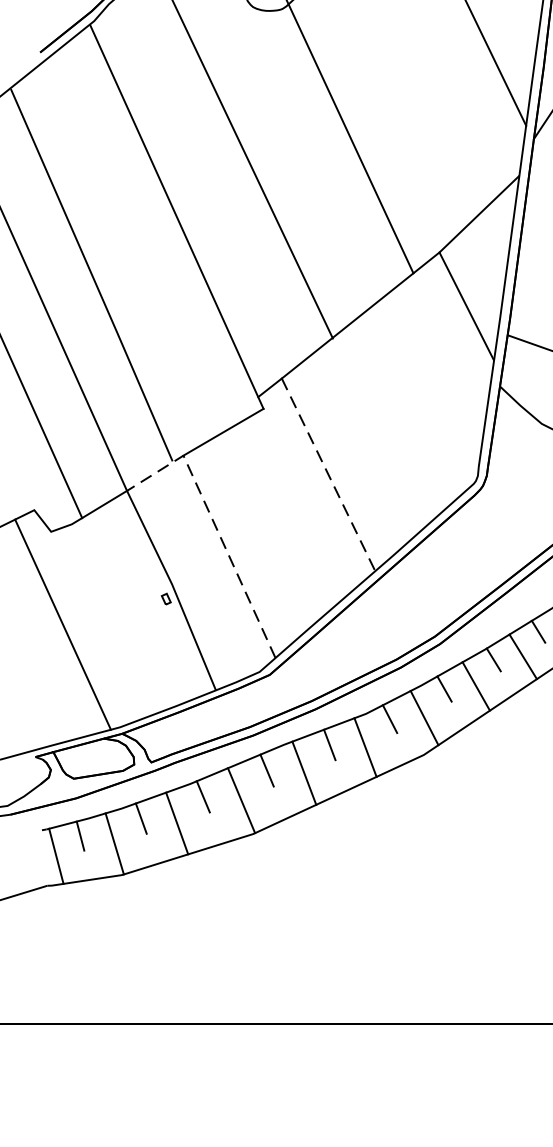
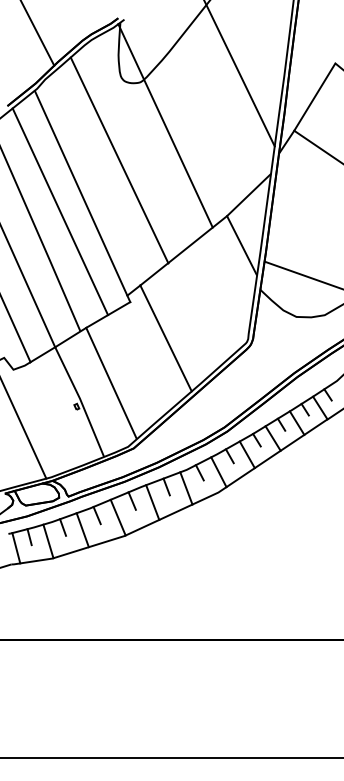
line: (136, 244) -> (60, 211), added
line: (329, 474) -> (166, 338), dashed -> solid
line: (214, 524) -> (103, 365), dashed -> solid

